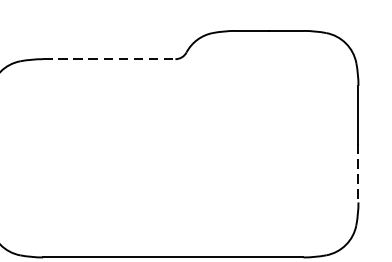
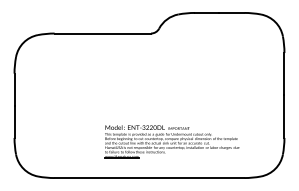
line: (110, 59) -> (103, 33), dashed -> solid
line: (358, 174) -> (284, 117), dashed -> solid
part: (203, 207) -> (171, 141), added

